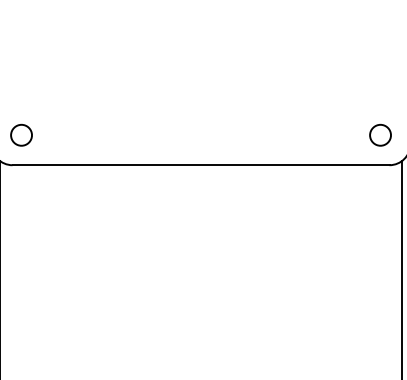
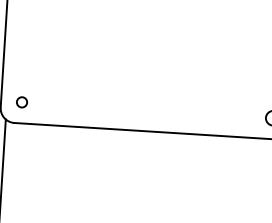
circle: (21, 134) -> (22, 101), size x0.7

